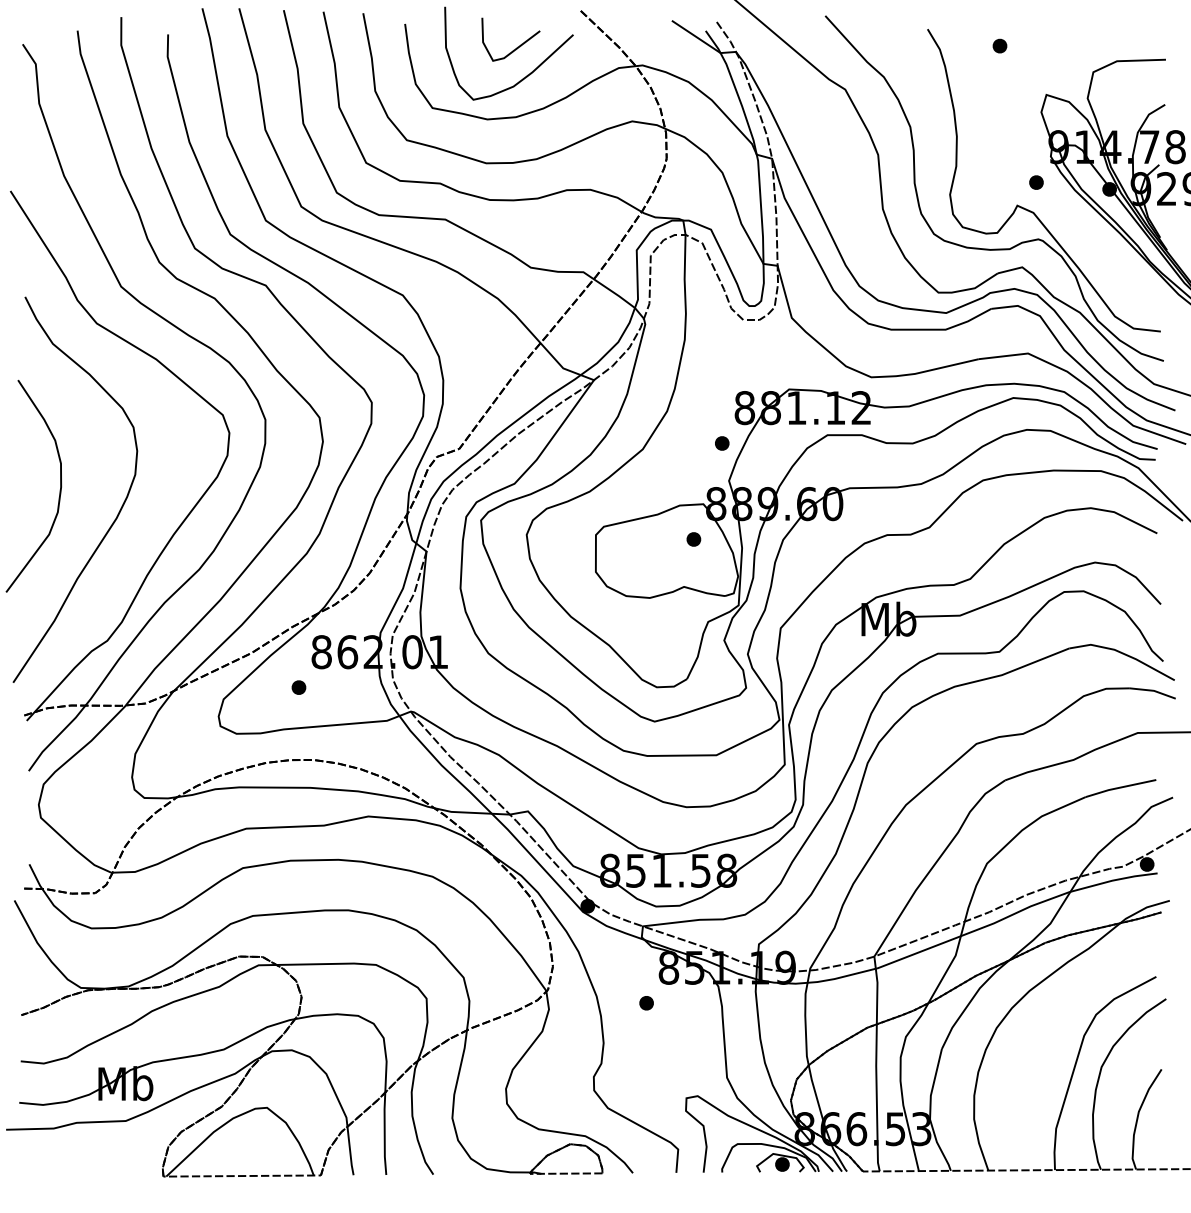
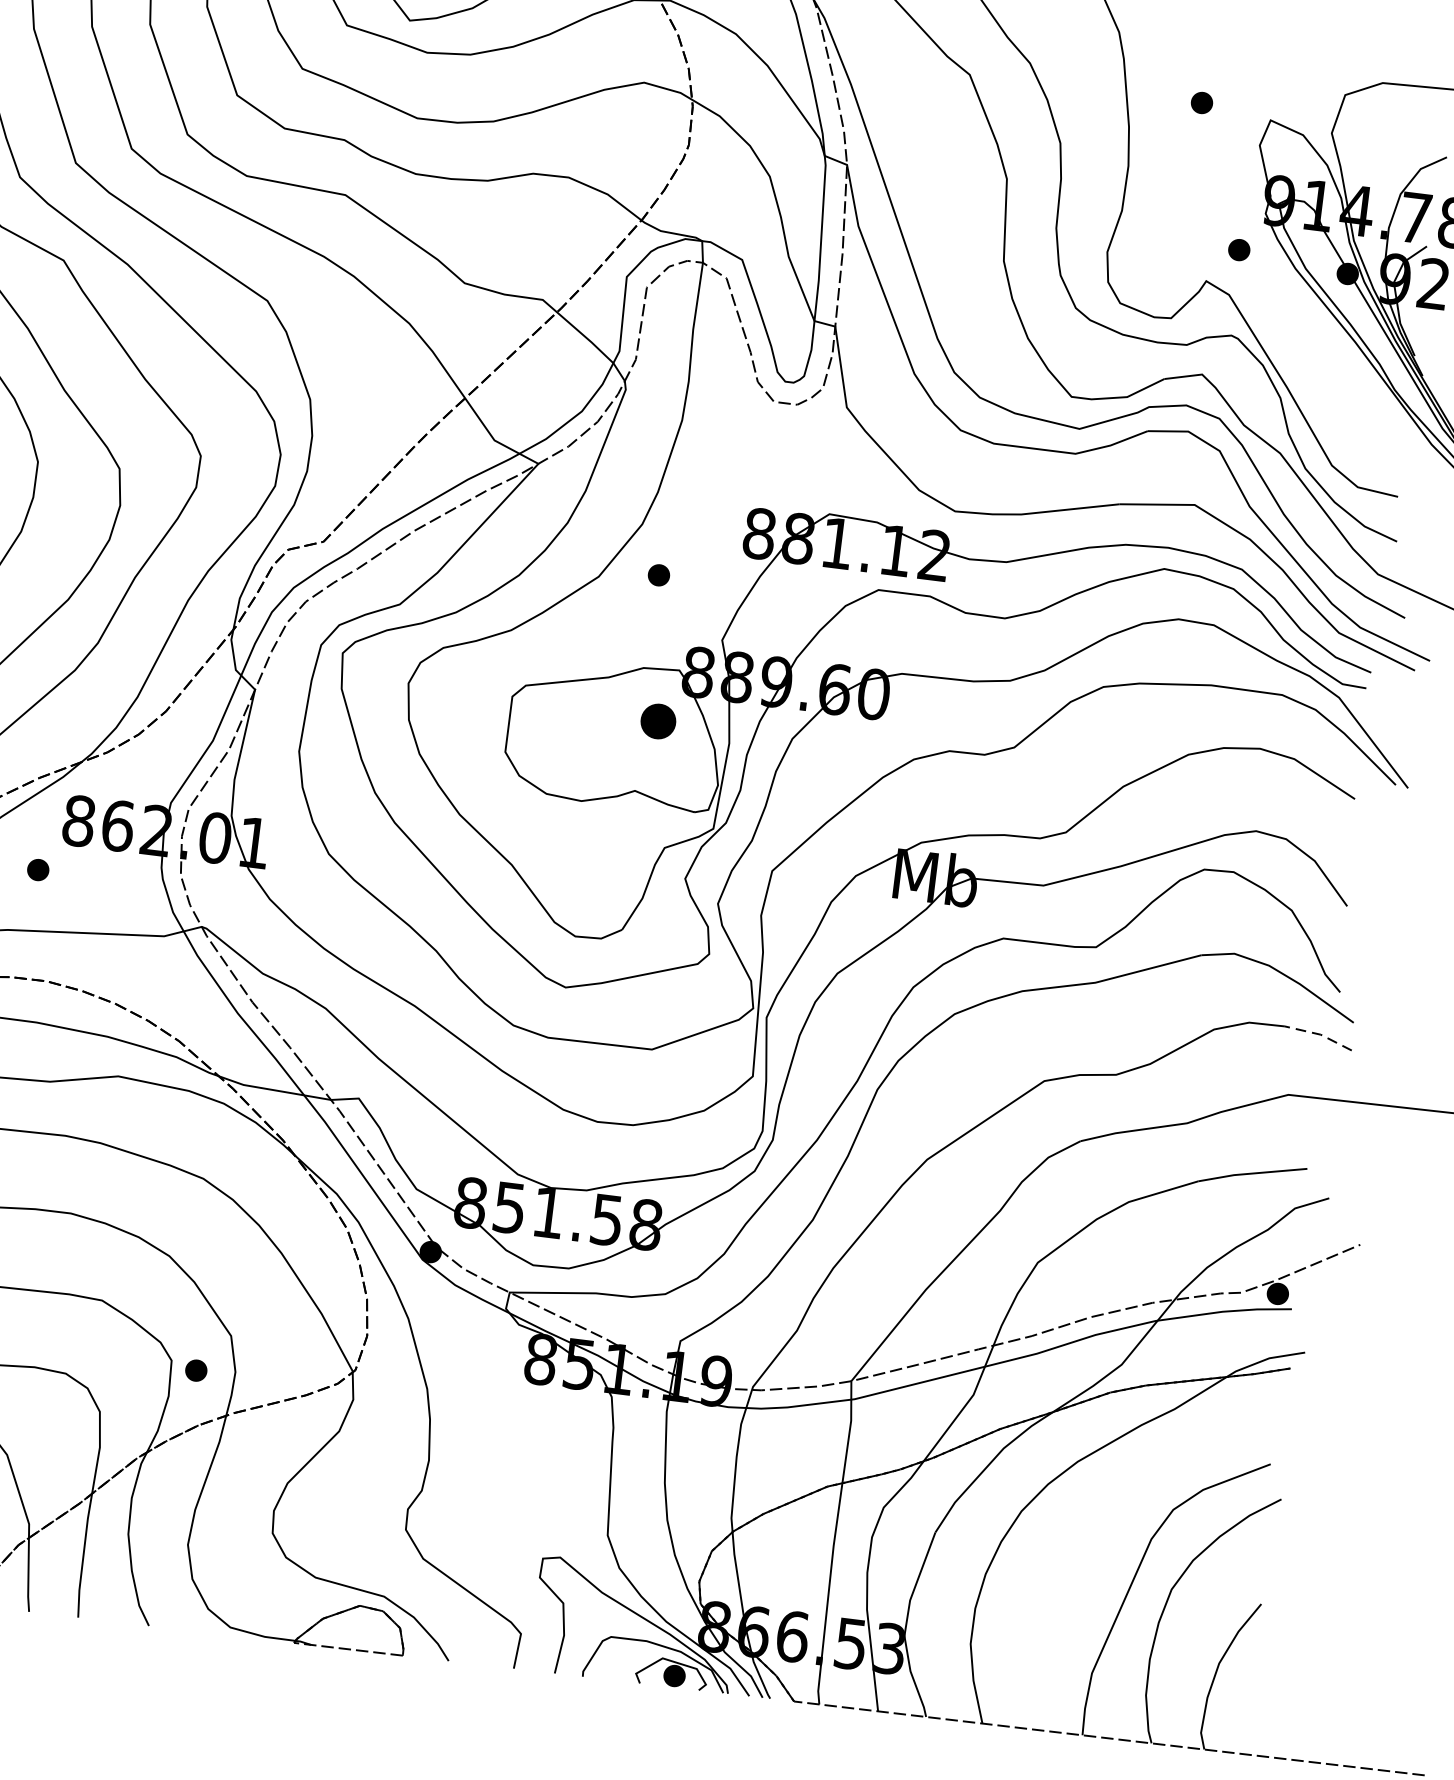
part: (999, 45) -> (1201, 101), moved
part: (722, 443) -> (659, 575), moved
part: (693, 539) -> (657, 721), size x1.6
line: (1154, 690) -> (1321, 1034), solid -> dashed
part: (646, 1003) -> (196, 1371), moved

